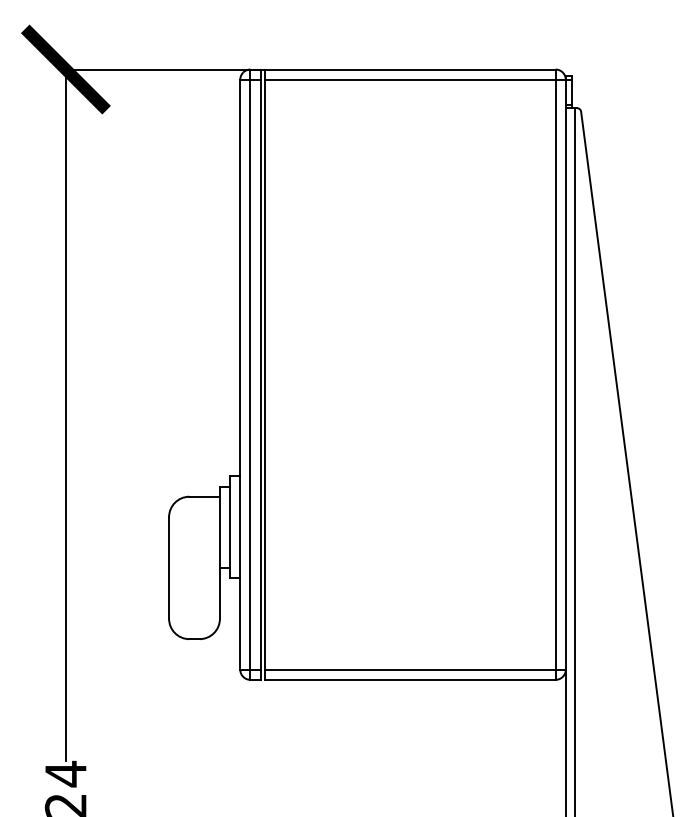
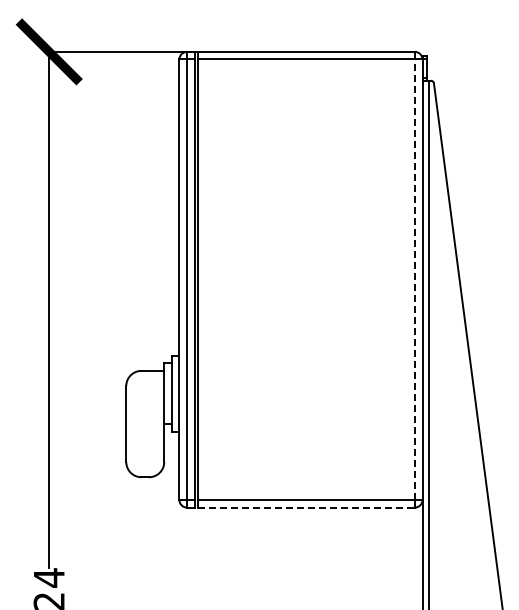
line: (555, 374) -> (414, 279), solid -> dashed
line: (410, 679) -> (306, 507), solid -> dashed

